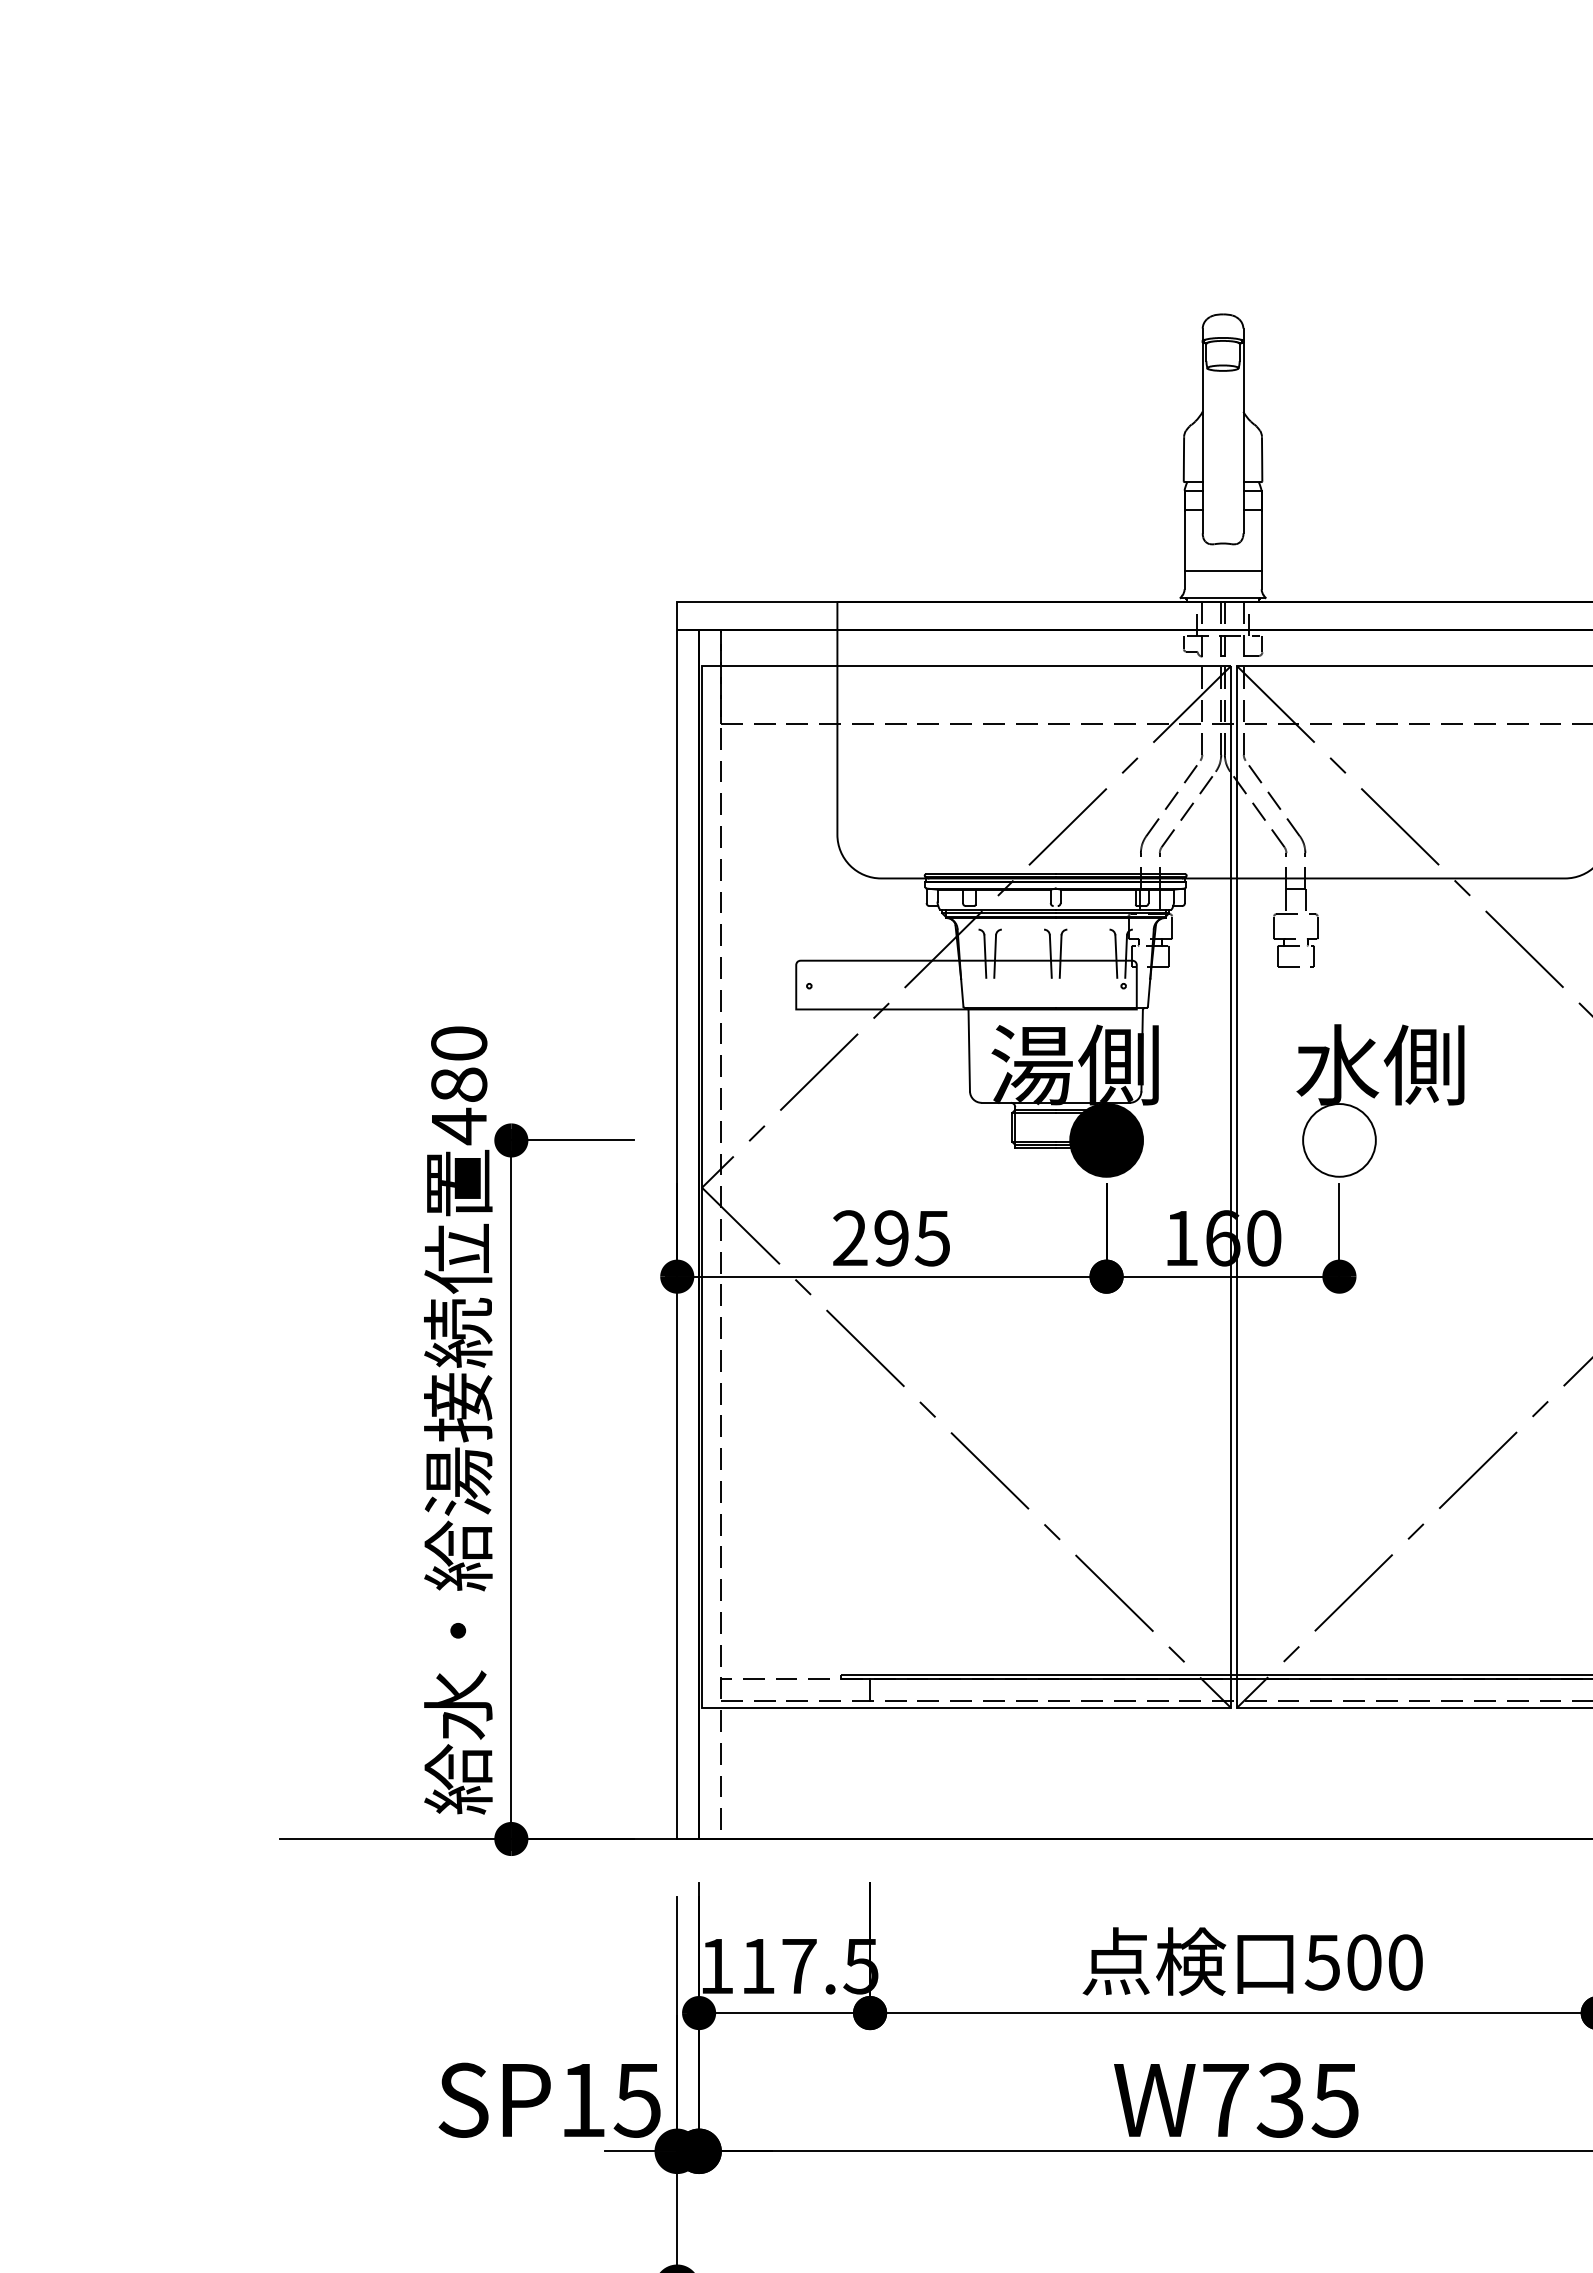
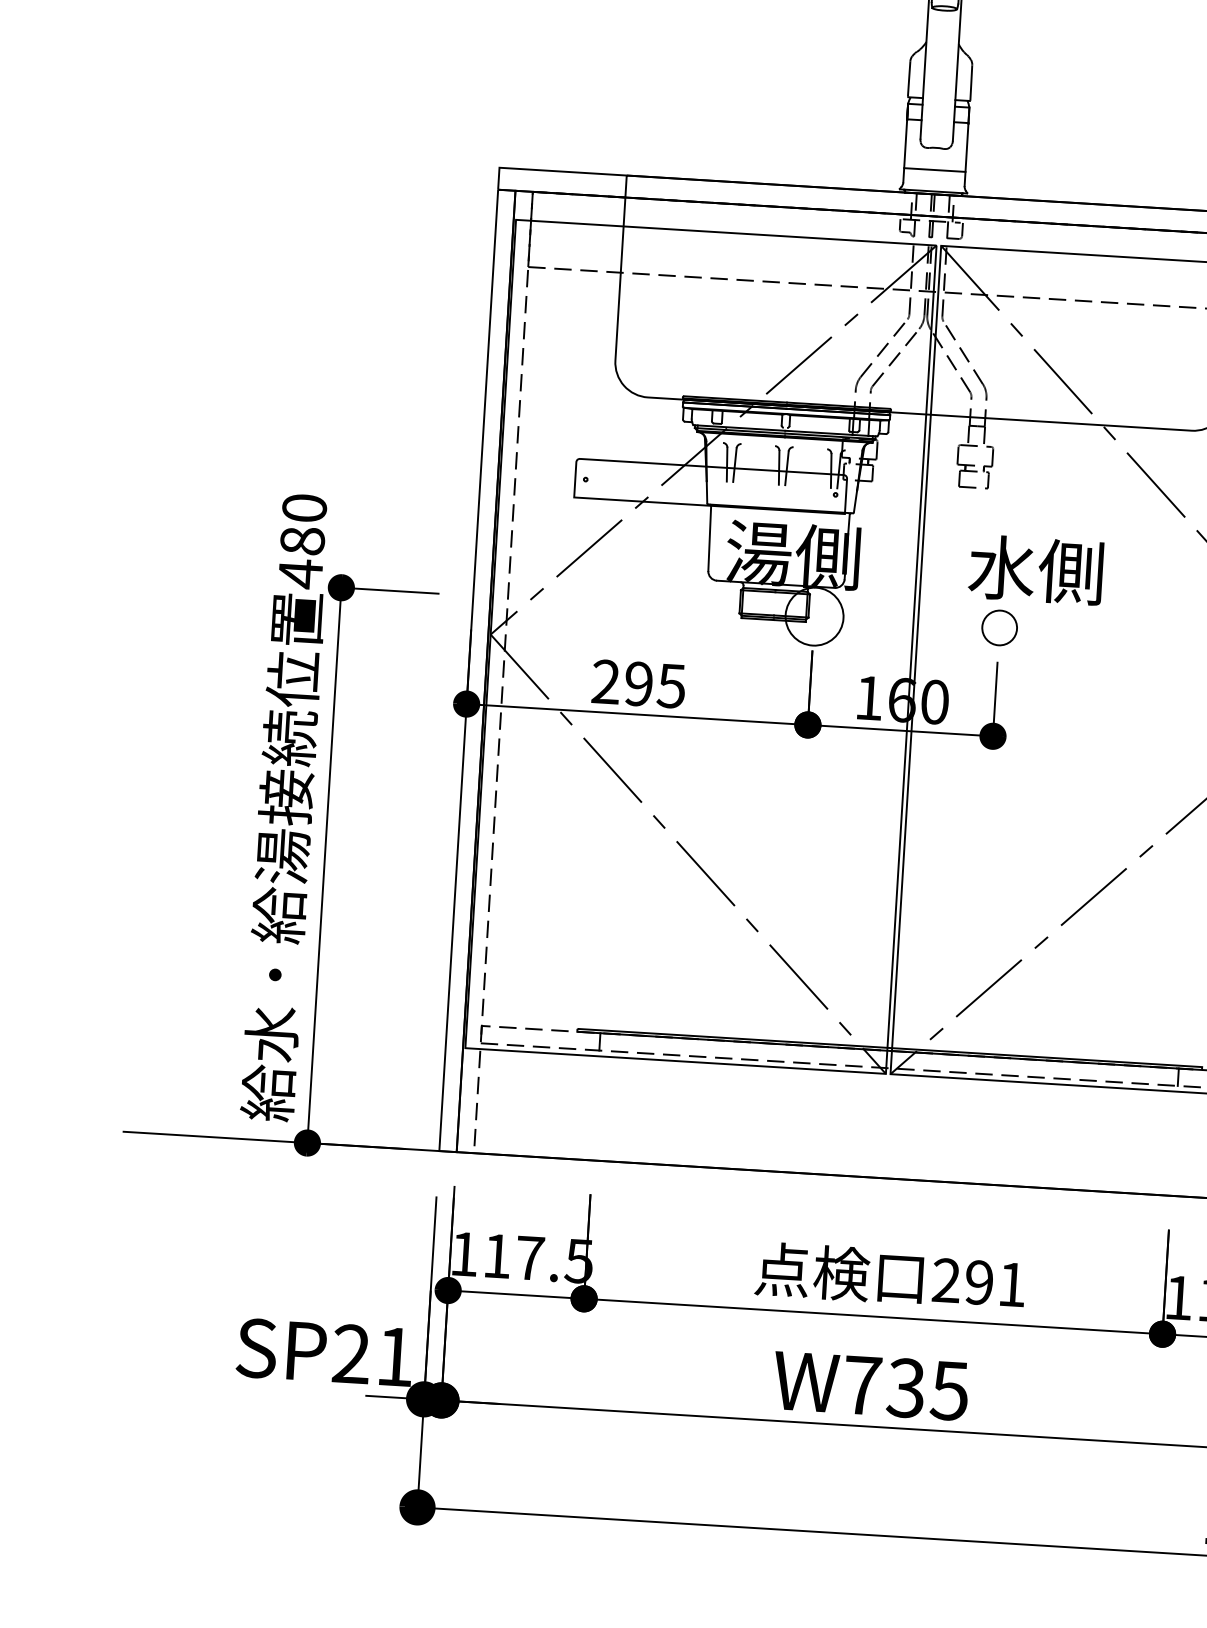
fill: (1106, 1140) -> (814, 616), removed
circle: (1339, 1140) -> (999, 628), size x0.6
text: (1363, 1962) -> (978, 1282), 500 -> 291
text: (609, 2099) -> (372, 1354), SP15 -> SP21

